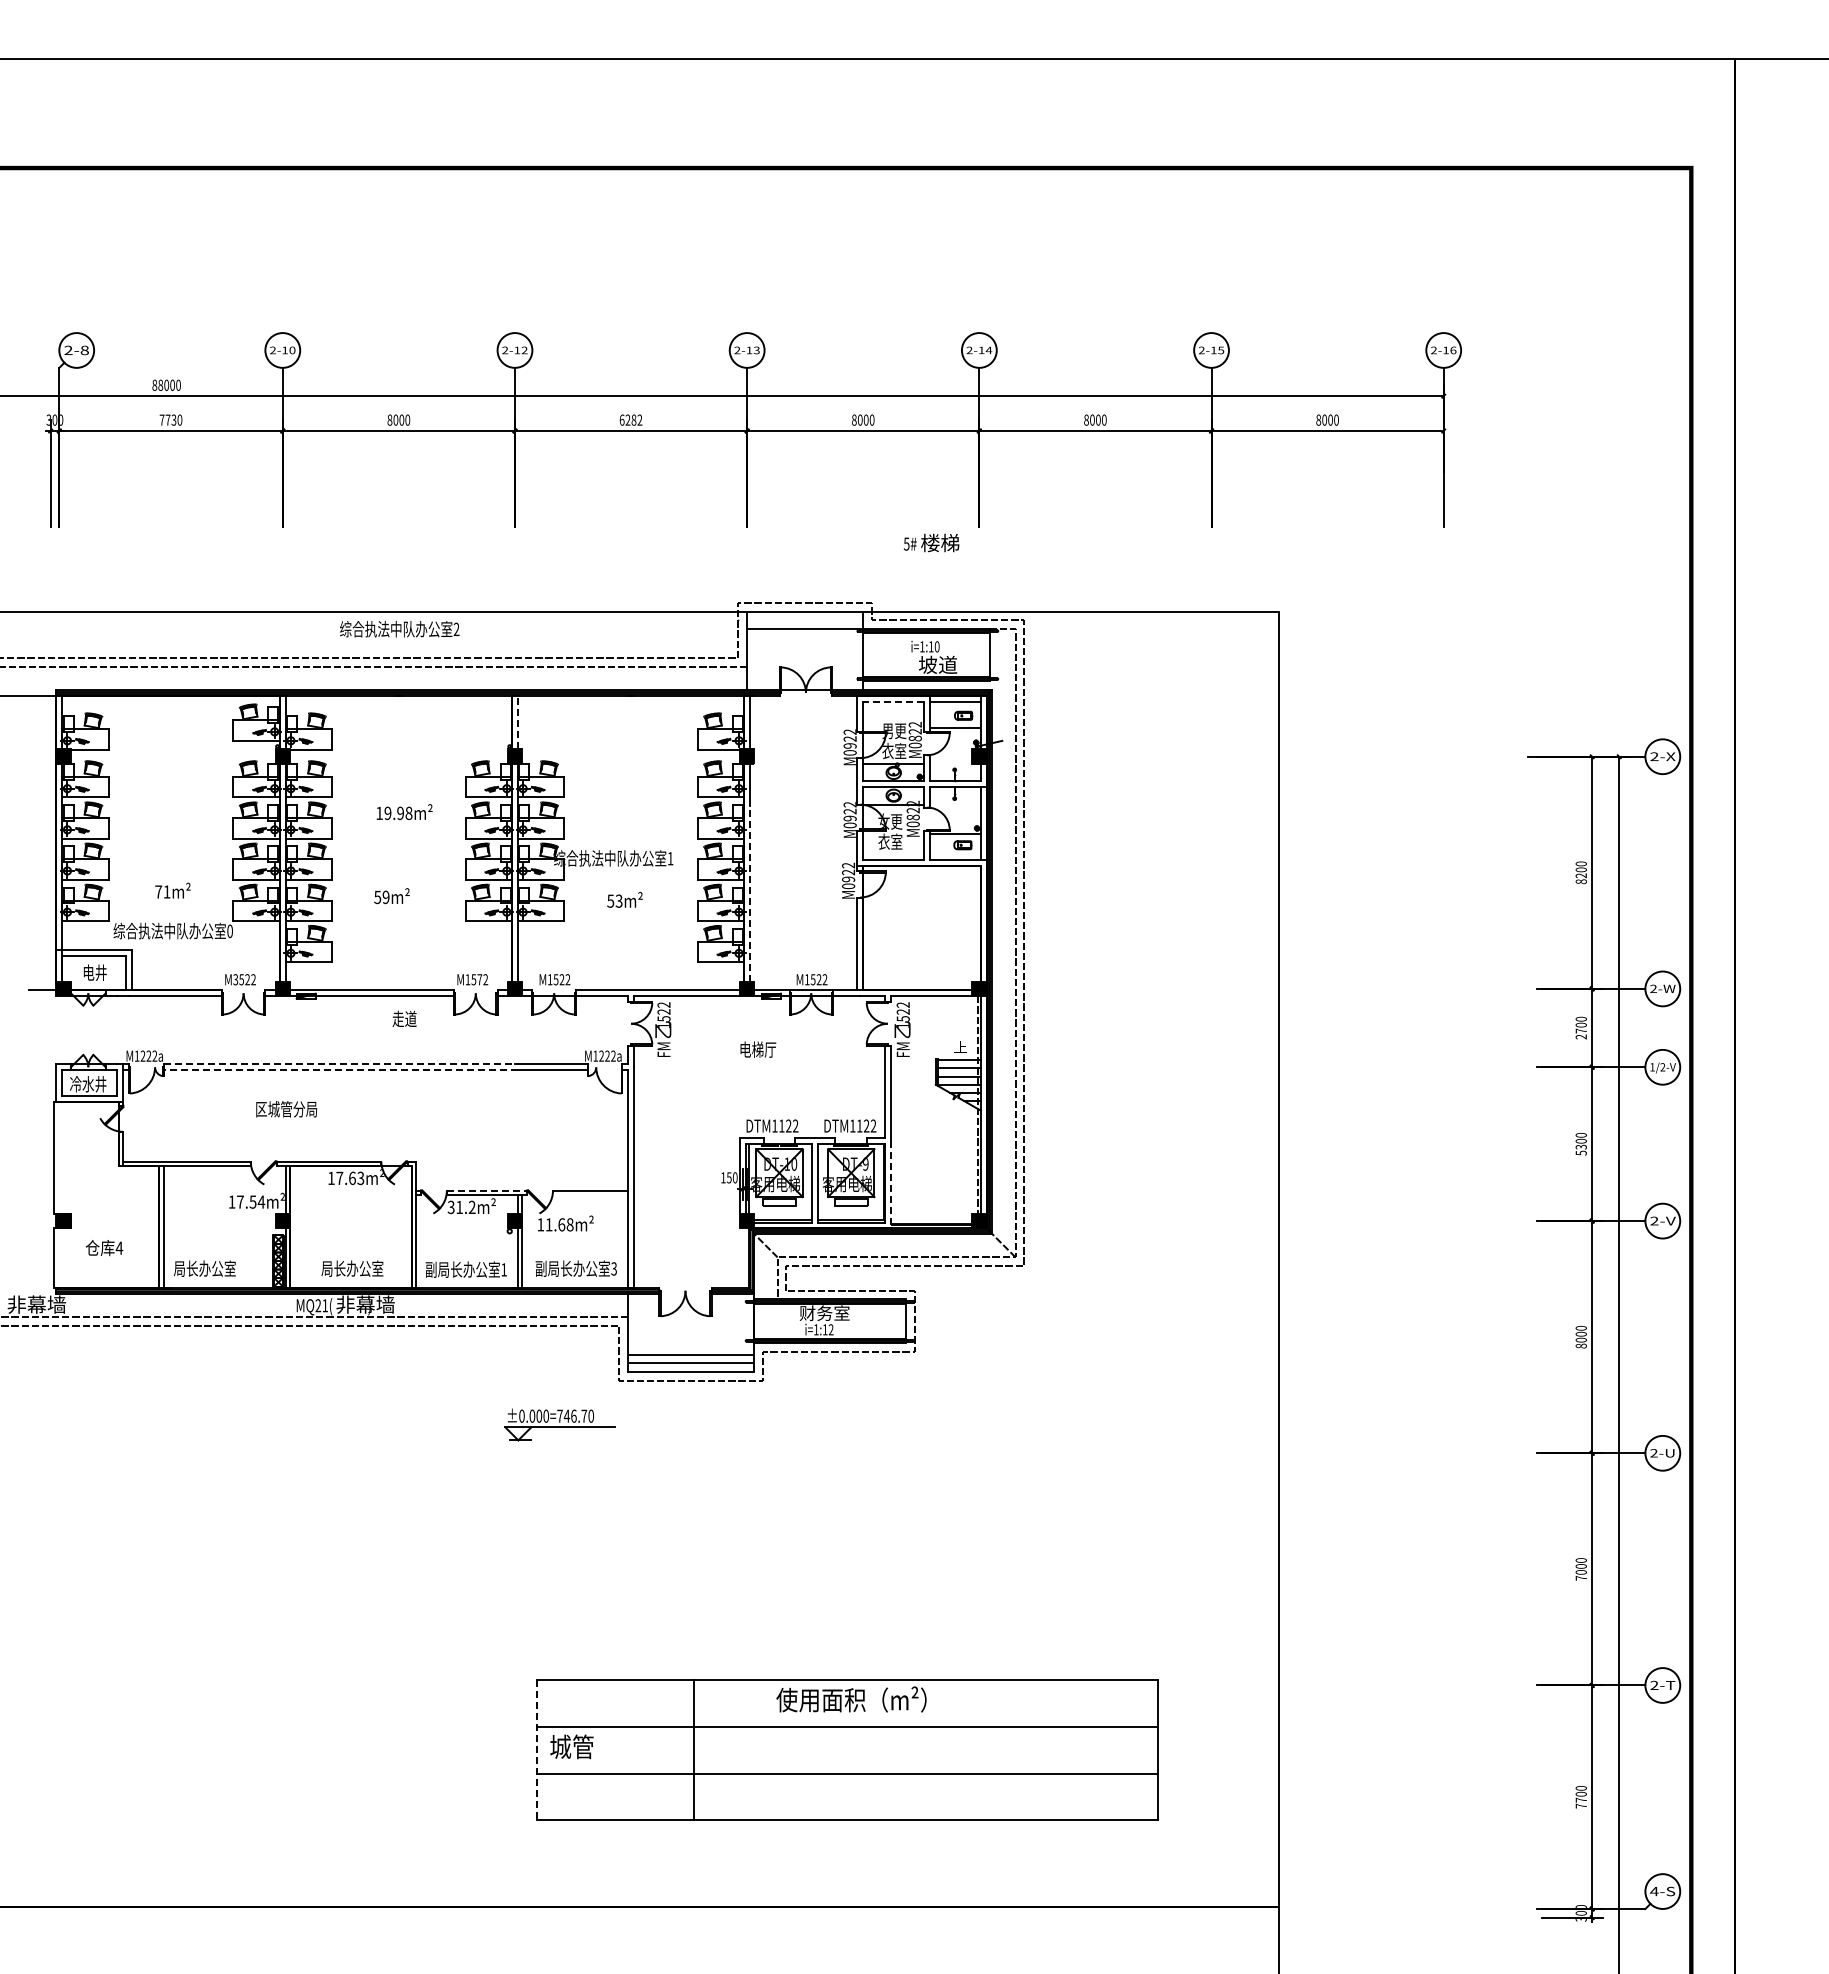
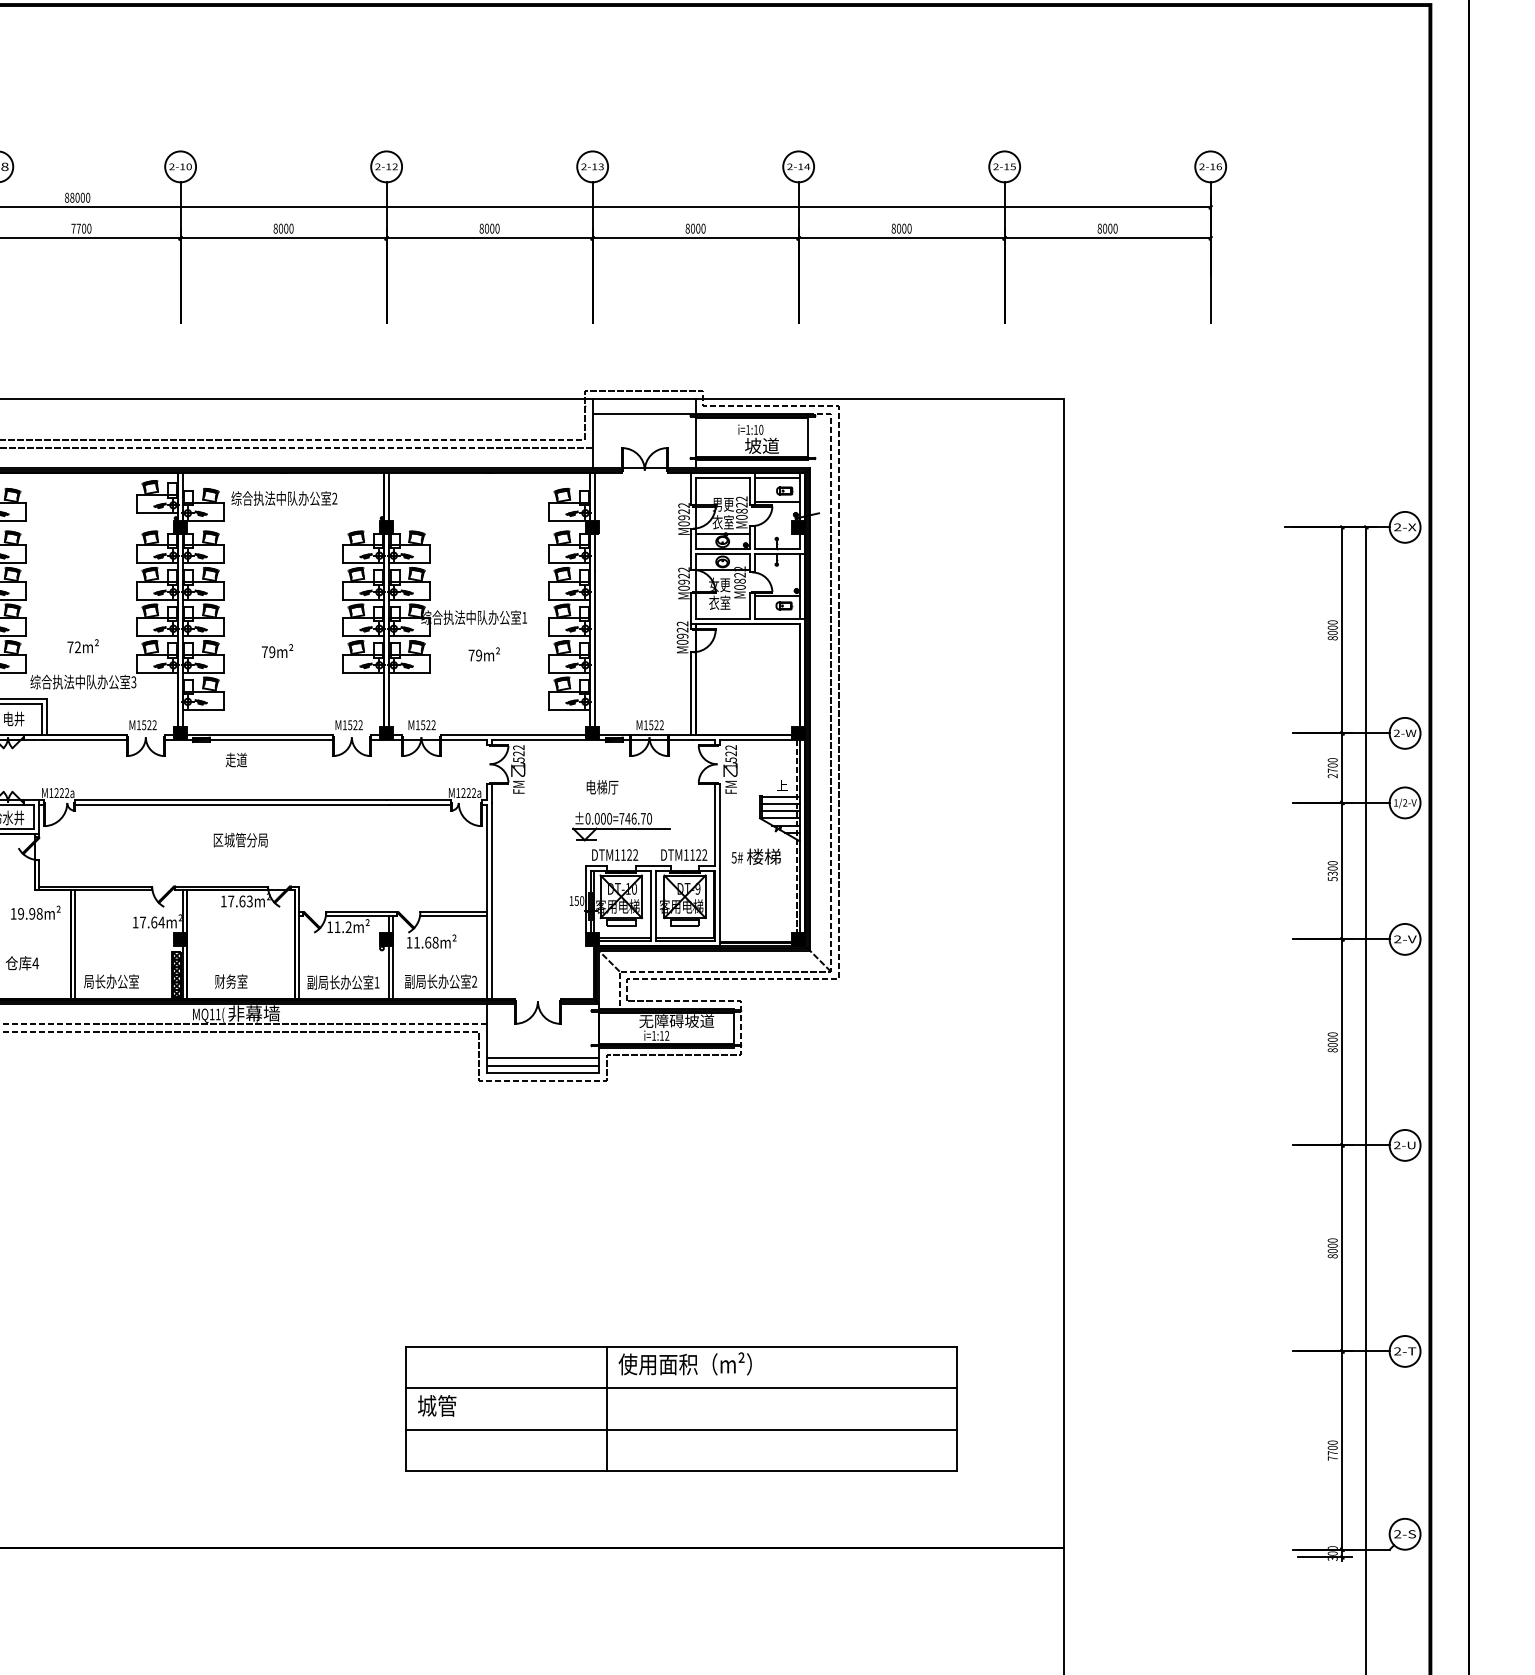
text: (173, 419) -> (83, 228), 7730 -> 7700
text: (630, 419) -> (489, 228), 6282 -> 8000
text: (931, 542) -> (756, 856), moved
text: (399, 629) -> (284, 498), moved
line: (893, 701) -> (722, 478), dashed -> solid
line: (517, 722) -> (388, 496), dashed -> solid
text: (404, 811) -> (35, 912), moved
text: (1580, 875) -> (1332, 632), 8200 -> 8000
text: (166, 891) -> (77, 646), 71m² -> 72m²
line: (750, 893) -> (595, 648), dashed -> solid
text: (377, 897) -> (264, 652), 59m² -> 79m²
text: (614, 900) -> (474, 654), 53m² -> 79m²
text: (229, 930) -> (133, 681), 0 -> 3
text: (235, 979) -> (138, 725), M3522 -> M1522
text: (479, 979) -> (355, 725), M1572 -> M1522
text: (404, 1018) -> (236, 759), moved
line: (339, 1064) -> (230, 800), dashed -> solid
line: (340, 1070) -> (231, 805), dashed -> solid
text: (286, 1109) -> (240, 840), moved
line: (890, 1184) -> (719, 906), dashed -> solid
line: (487, 1190) -> (362, 912), dashed -> solid
line: (590, 1195) -> (453, 916), added
text: (252, 1201) -> (153, 921), 17.54m² -> 17.64m²
text: (450, 1207) -> (329, 927), 31.2m² -> 11.2m²
text: (352, 1268) -> (242, 981), 局长办公室 -> 财务室
text: (613, 1269) -> (474, 982), 3 -> 2
text: (318, 1305) -> (212, 1014), MQ21( -> MQ11(
text: (842, 1313) -> (677, 1021), 财务室 -> 无障碍坡道
part: (559, 1424) -> (621, 826), moved
text: (1580, 1577) -> (1332, 1255), 7000 -> 8000
line: (536, 1750) -> (405, 1409), dashed -> solid
line: (694, 1750) -> (607, 1409), moved
text: (1654, 1891) -> (1397, 1534), 4-S -> 2-S

